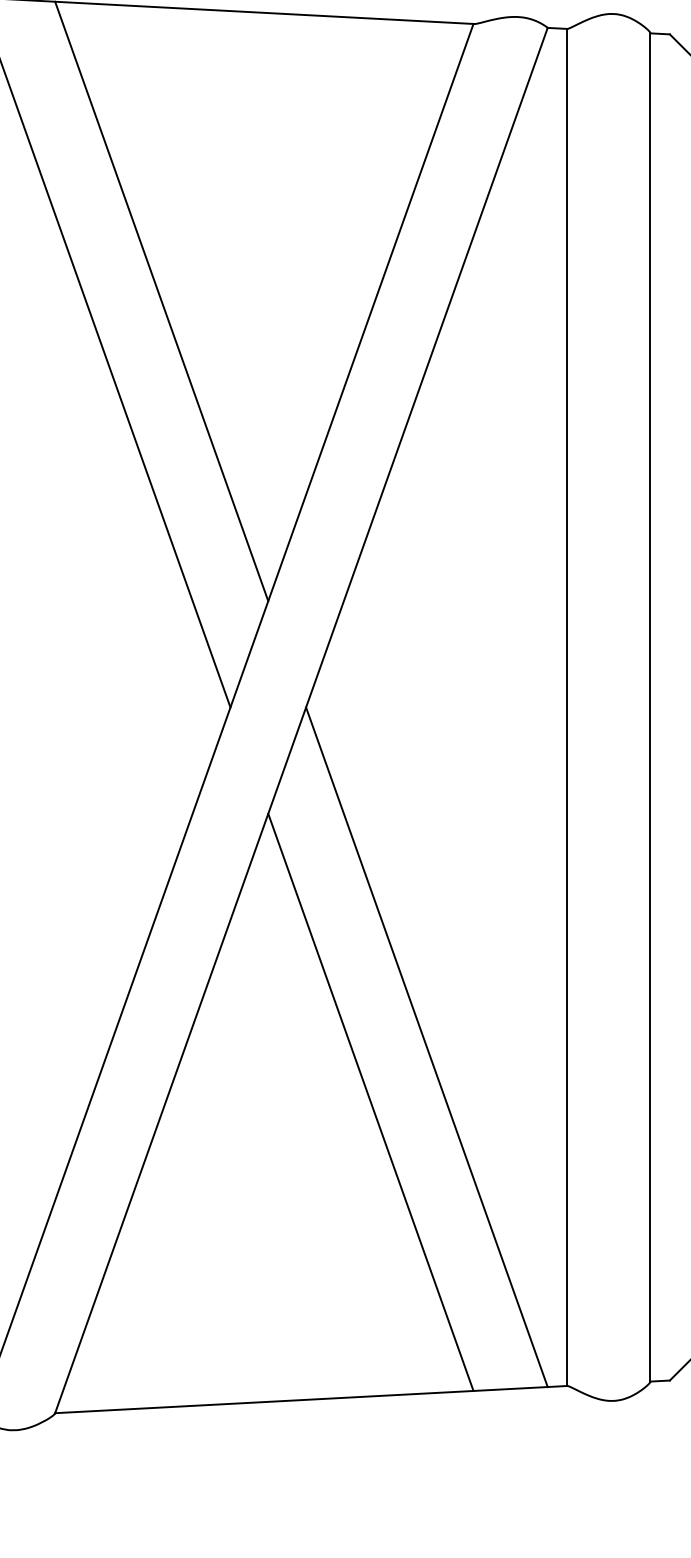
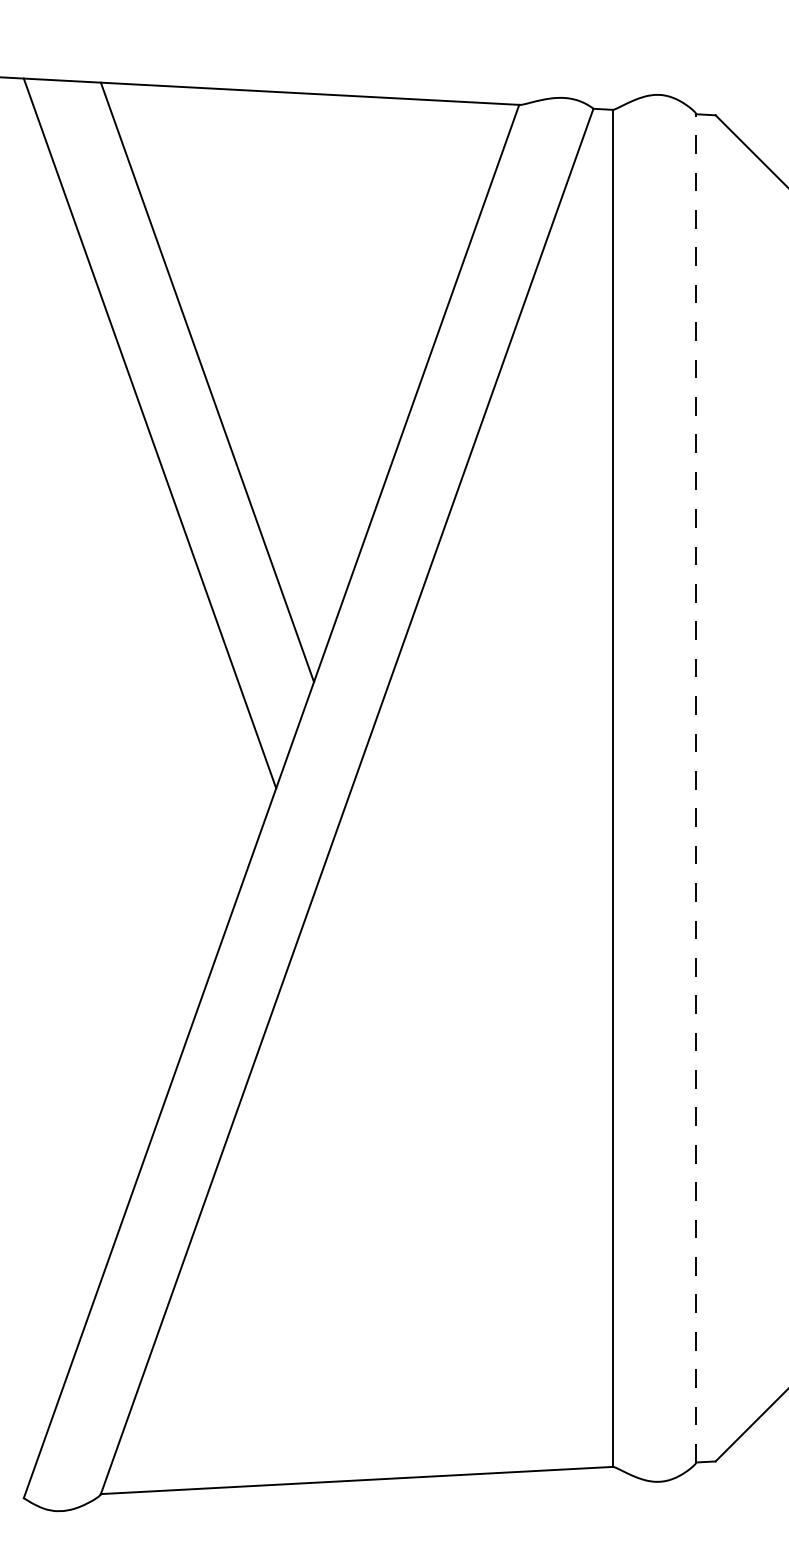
line: (650, 706) -> (696, 787), solid -> dashed
line: (426, 1046) -> (472, 1127), removed
line: (370, 1101) -> (416, 1182), removed

